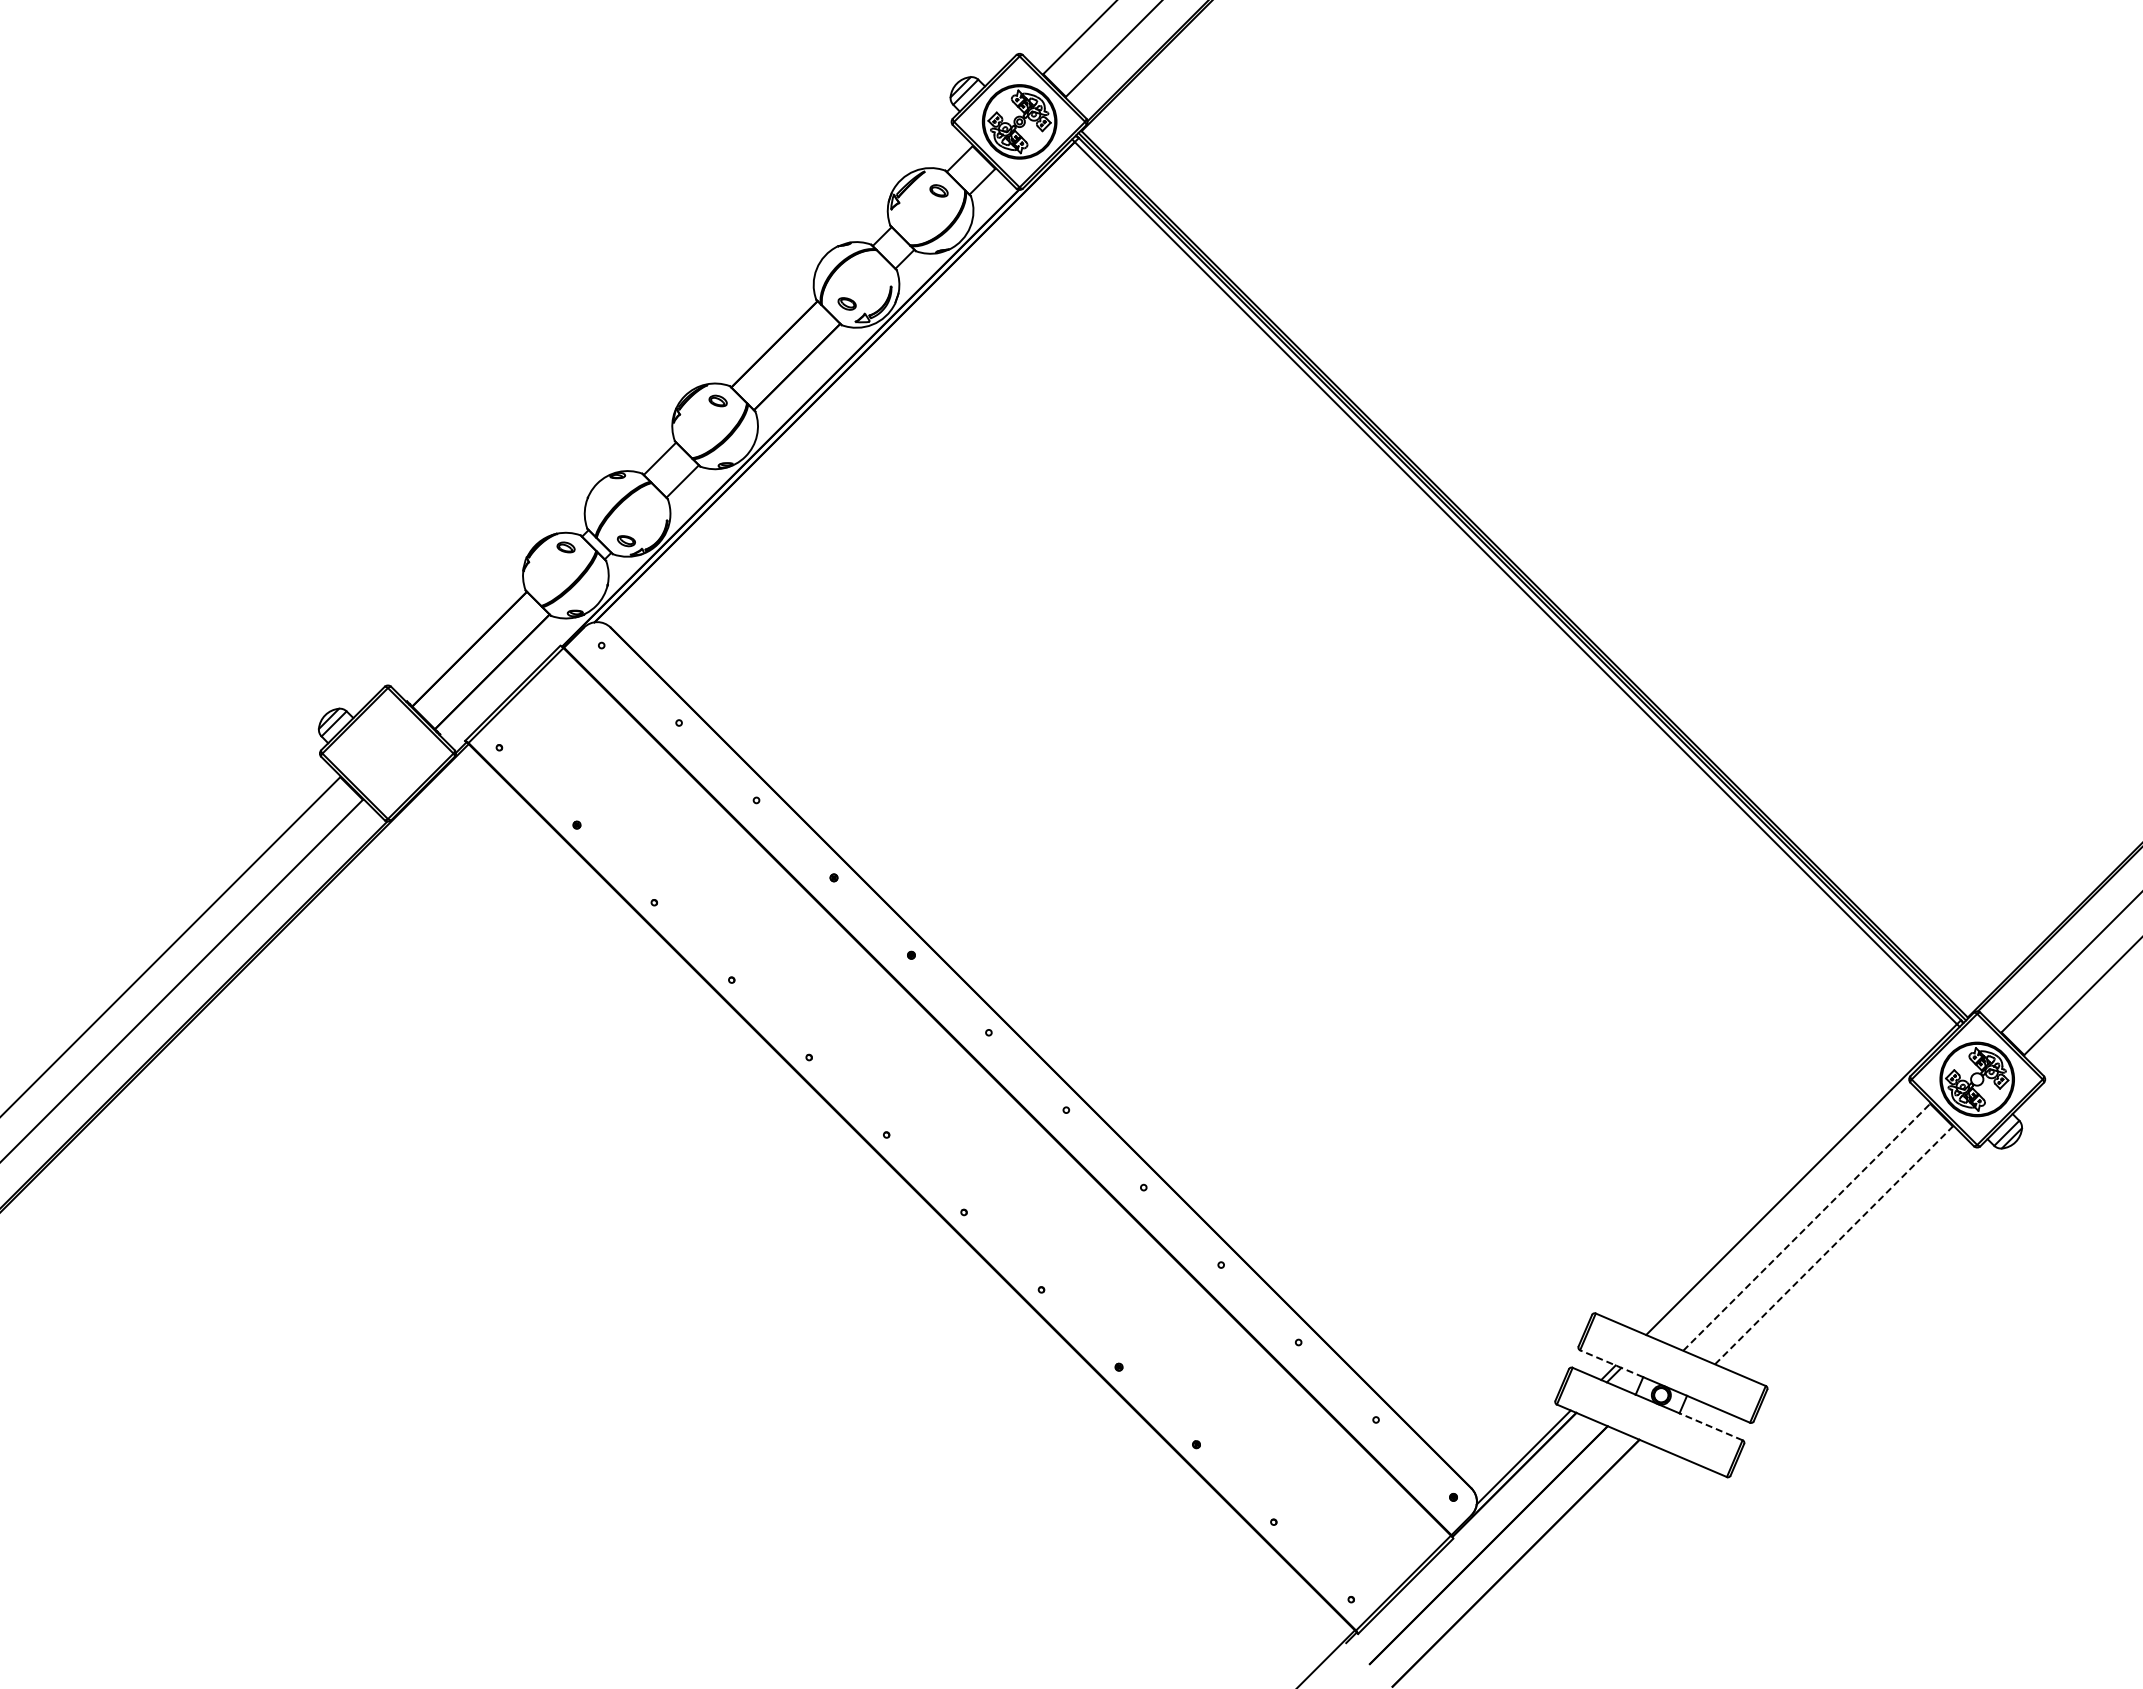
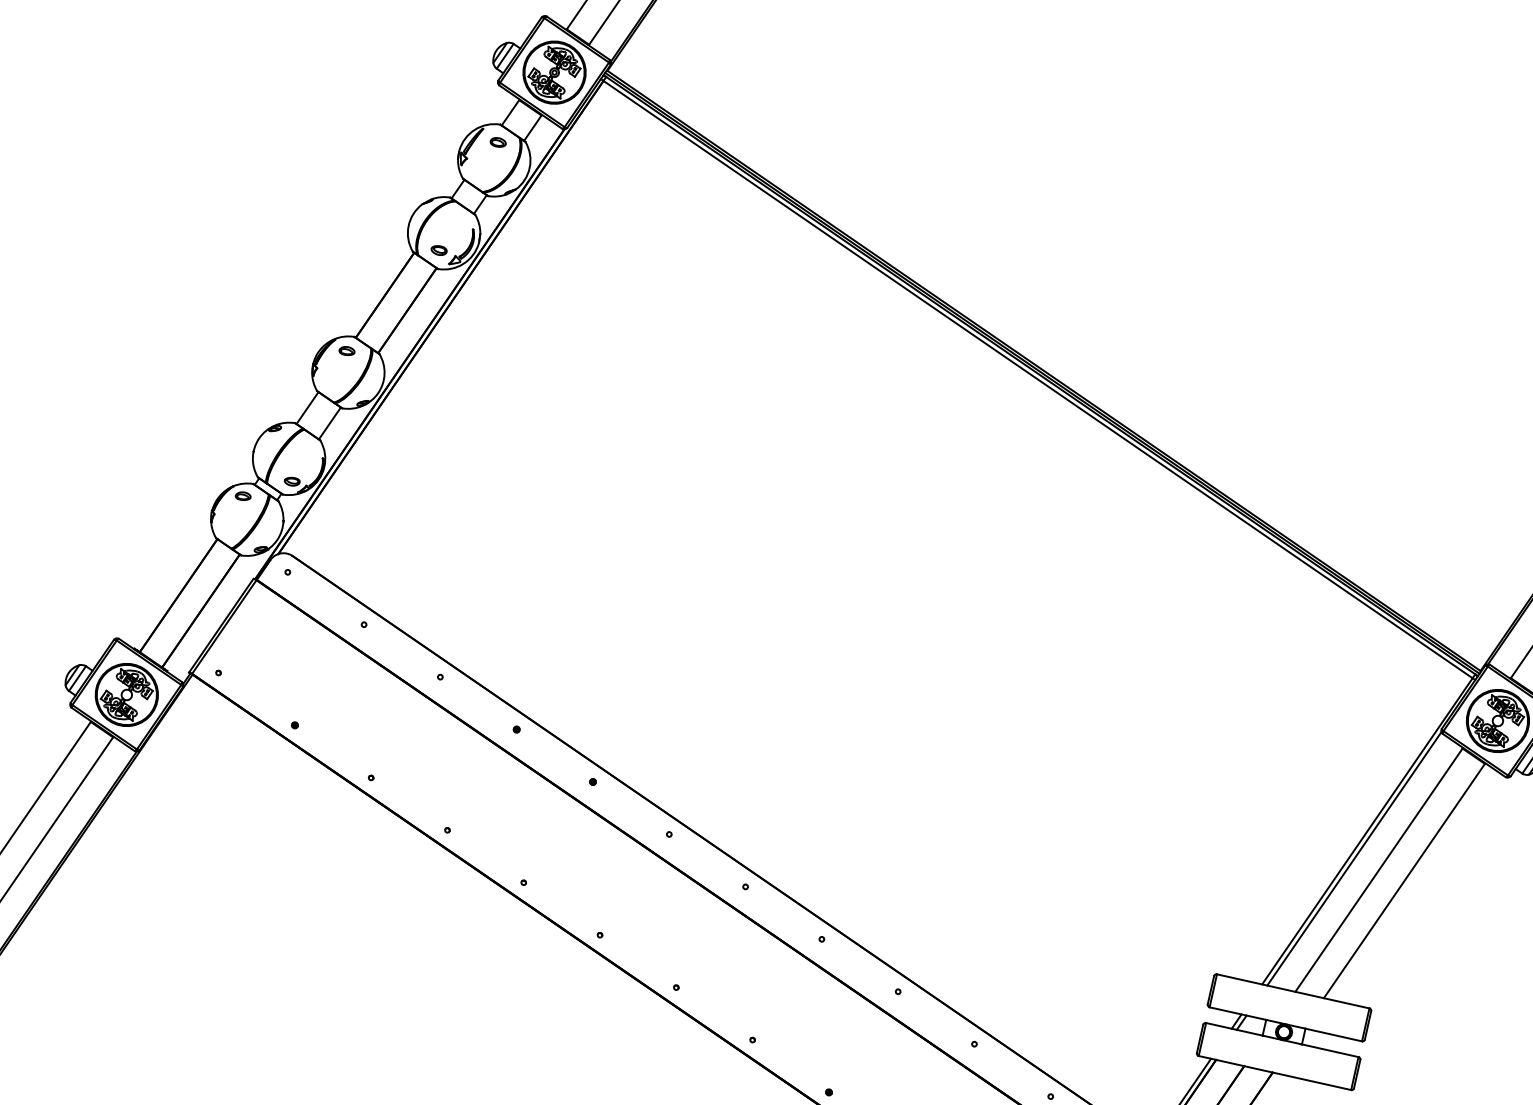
part: (387, 753) -> (126, 695), added
line: (1780, 1208) -> (1354, 858), added
line: (1806, 1227) -> (1378, 870), dashed -> solid
line: (1834, 1245) -> (1404, 881), dashed -> solid
line: (1611, 1363) -> (1237, 1013), dashed -> solid
line: (1710, 1426) -> (1329, 1050), dashed -> solid

